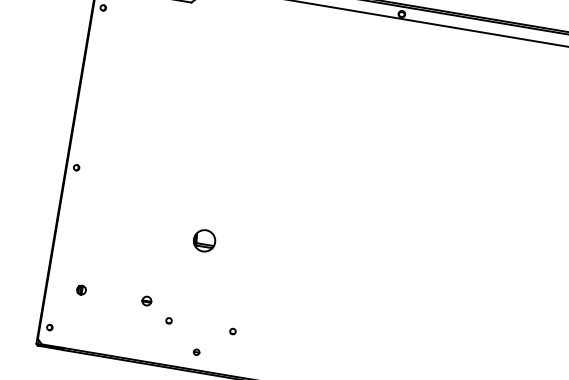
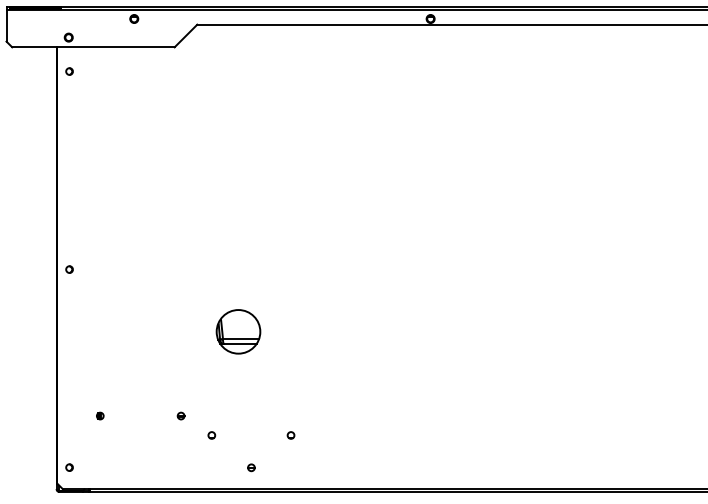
part: (204, 240) -> (238, 331), size x1.67
part: (81, 289) -> (100, 415), size x0.62
part: (146, 300) -> (180, 415), size x0.62

